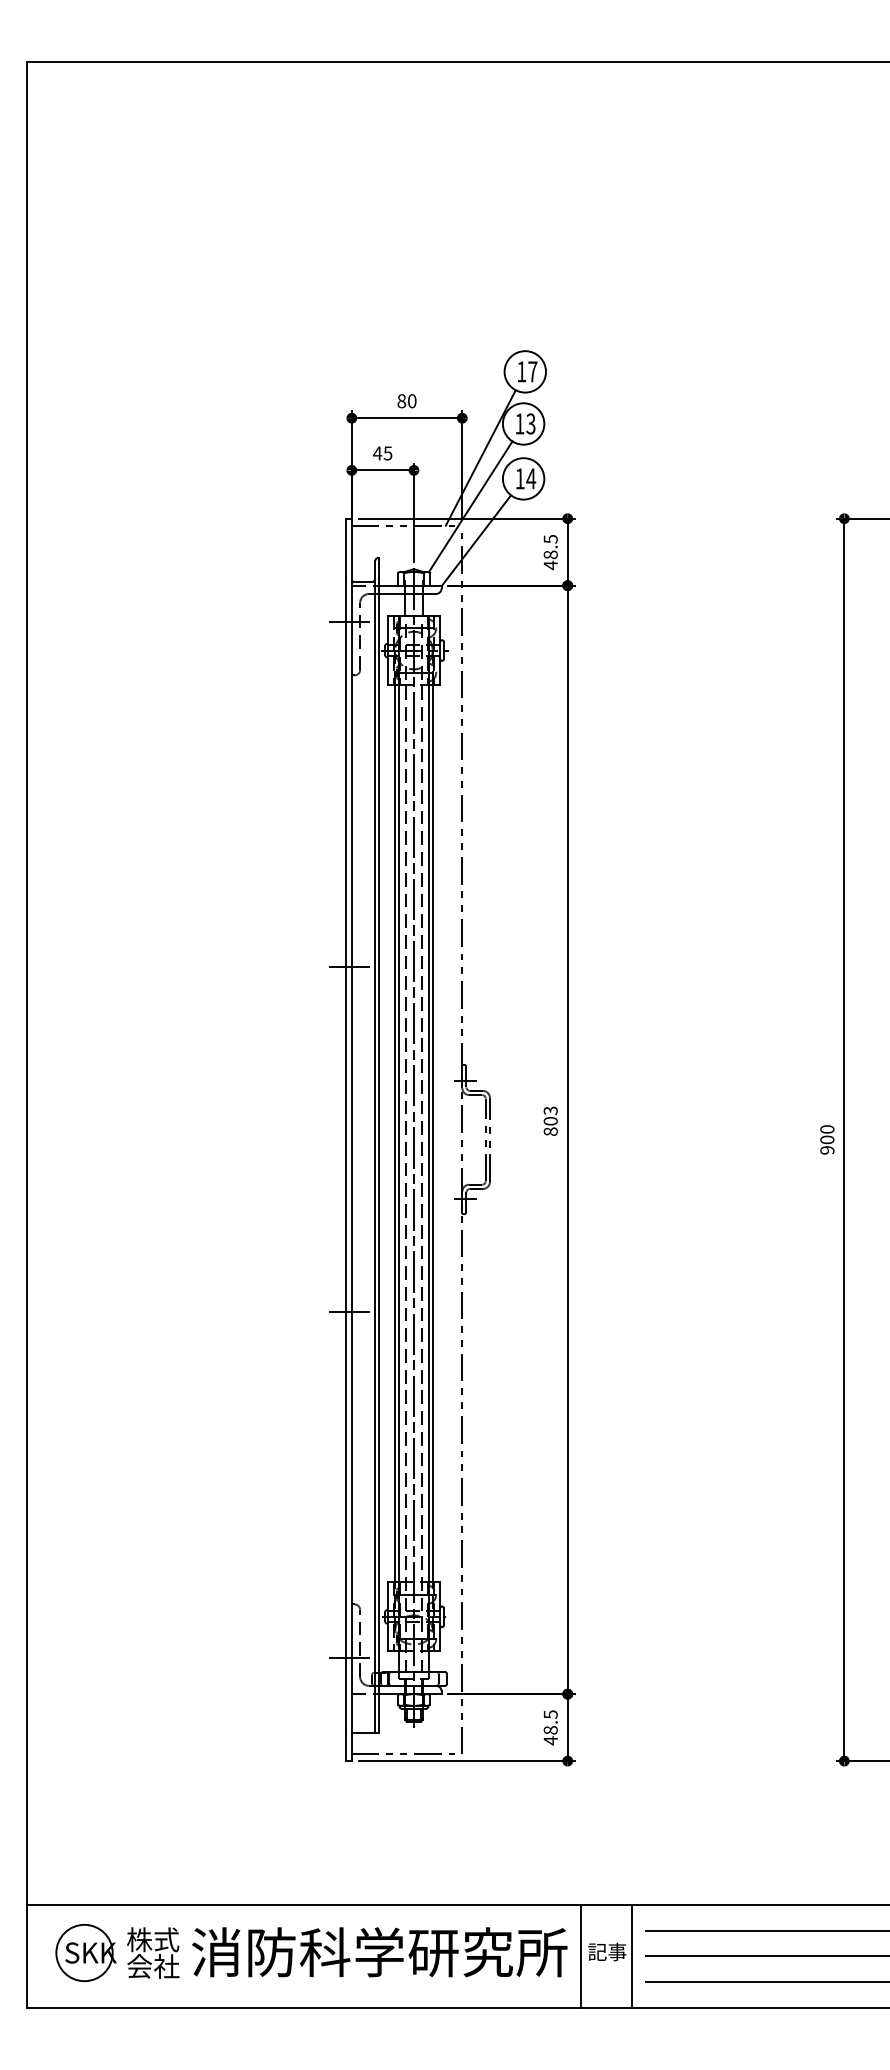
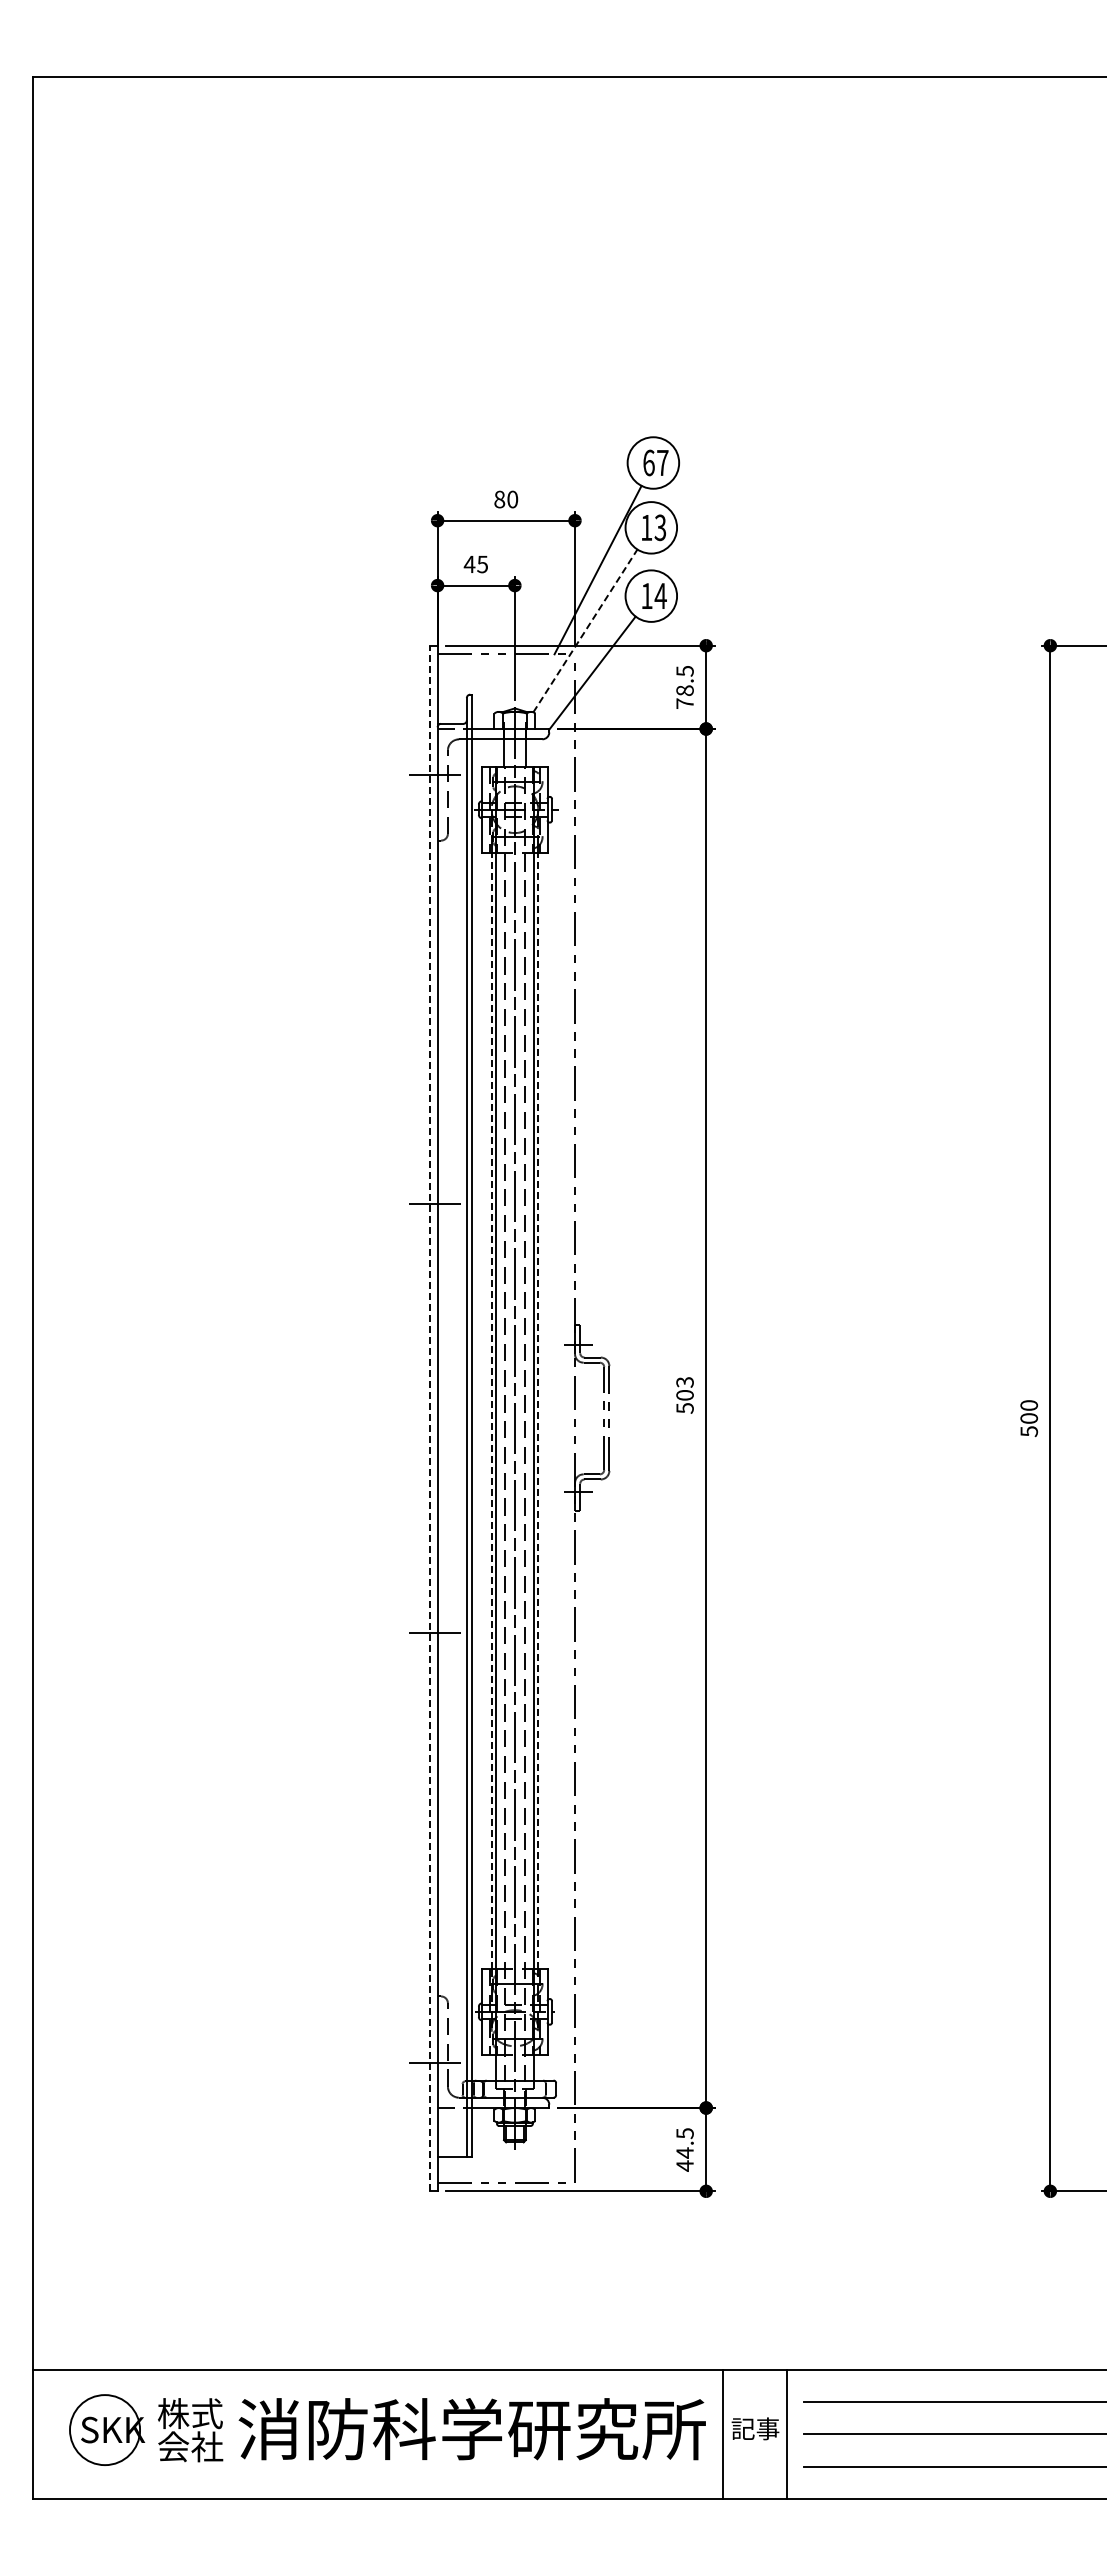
text: (521, 371) -> (648, 462), 17 -> 67
line: (470, 506) -> (585, 630), solid -> dashed
text: (550, 565) -> (684, 703), 48.5 -> 78.5
text: (550, 1131) -> (684, 1408), 803 -> 503
line: (395, 1133) -> (491, 1410), solid -> dashed
line: (432, 1133) -> (538, 1410), solid -> dashed
line: (345, 1139) -> (429, 1418), solid -> dashed
text: (826, 1150) -> (1028, 1431), 900 -> 500
text: (550, 1729) -> (684, 2152), 48.5 -> 44.5

